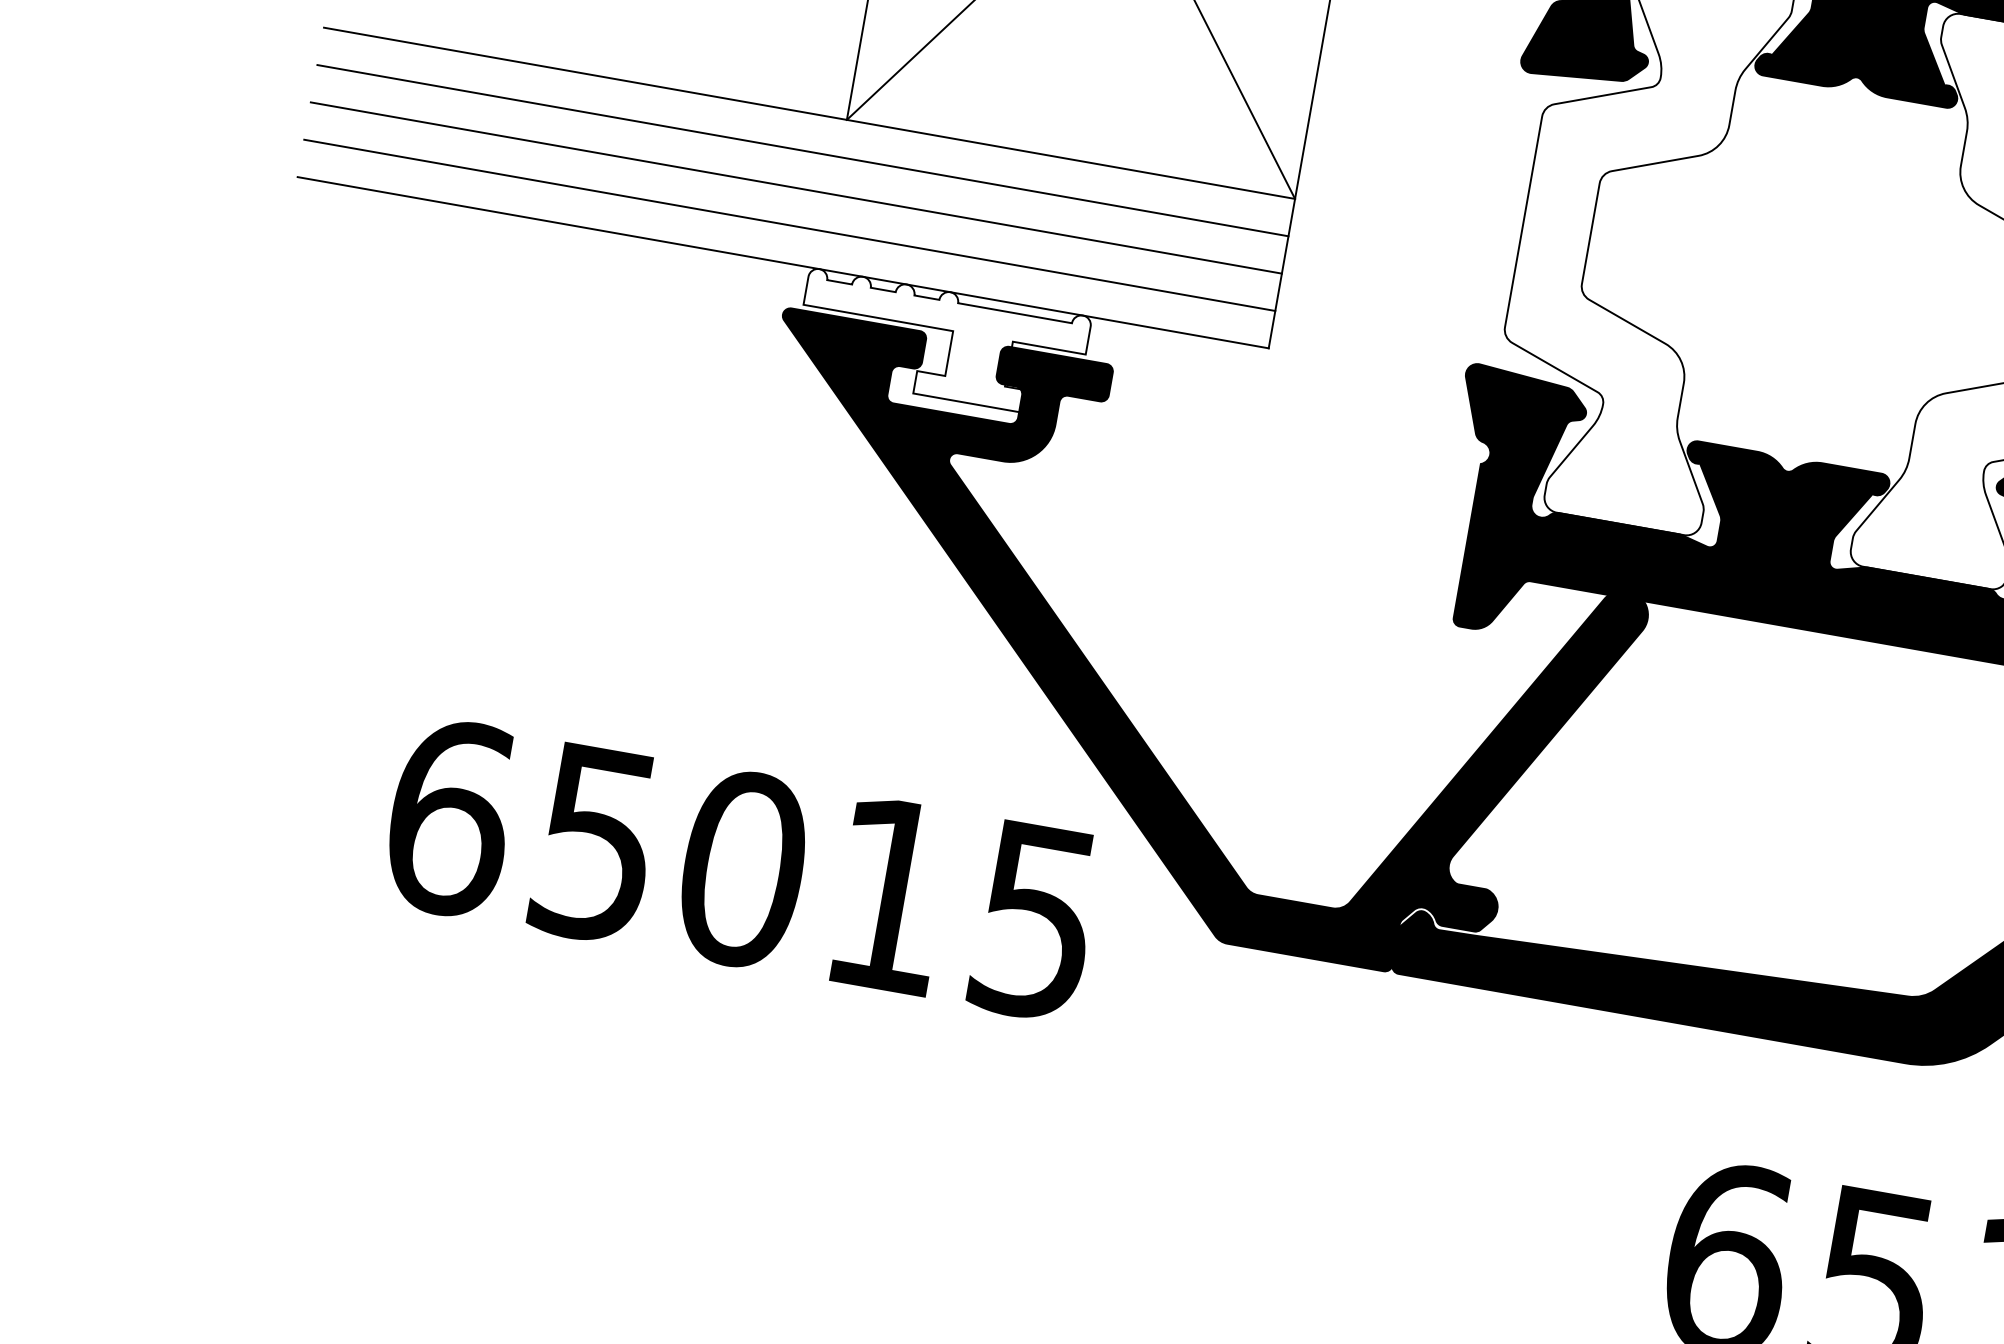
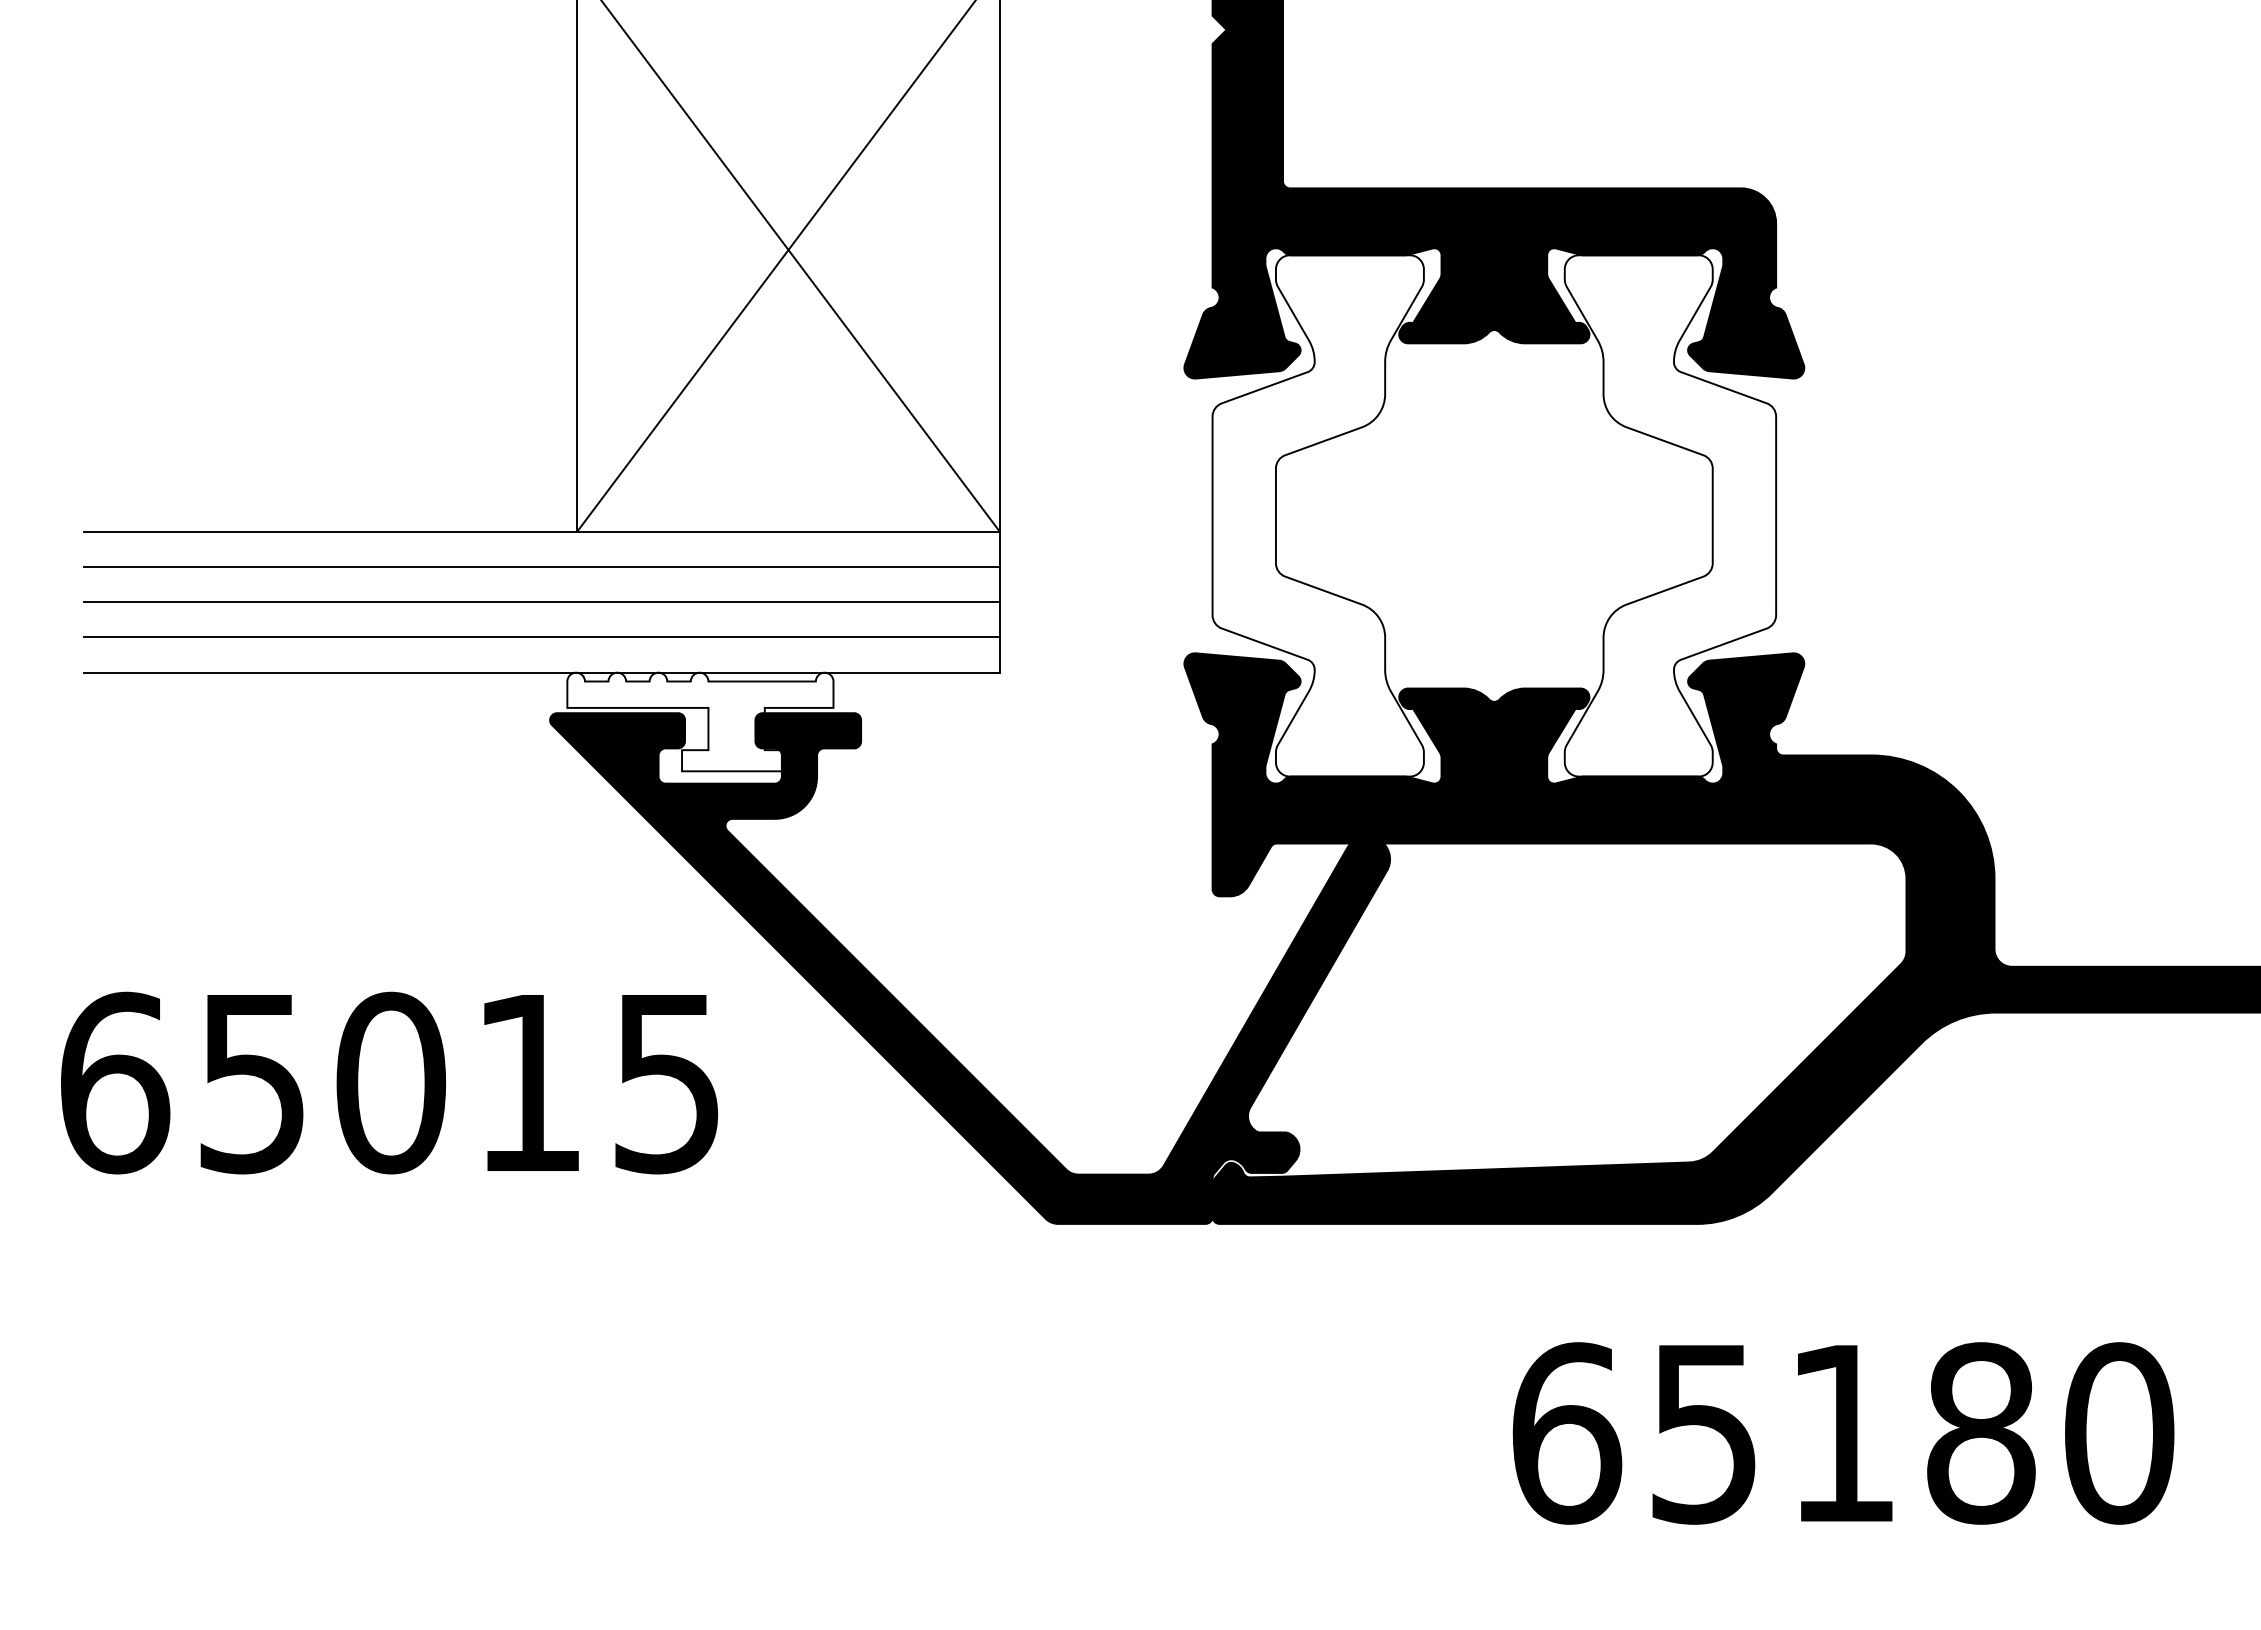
text: (741, 868) -> (389, 1082), moved

